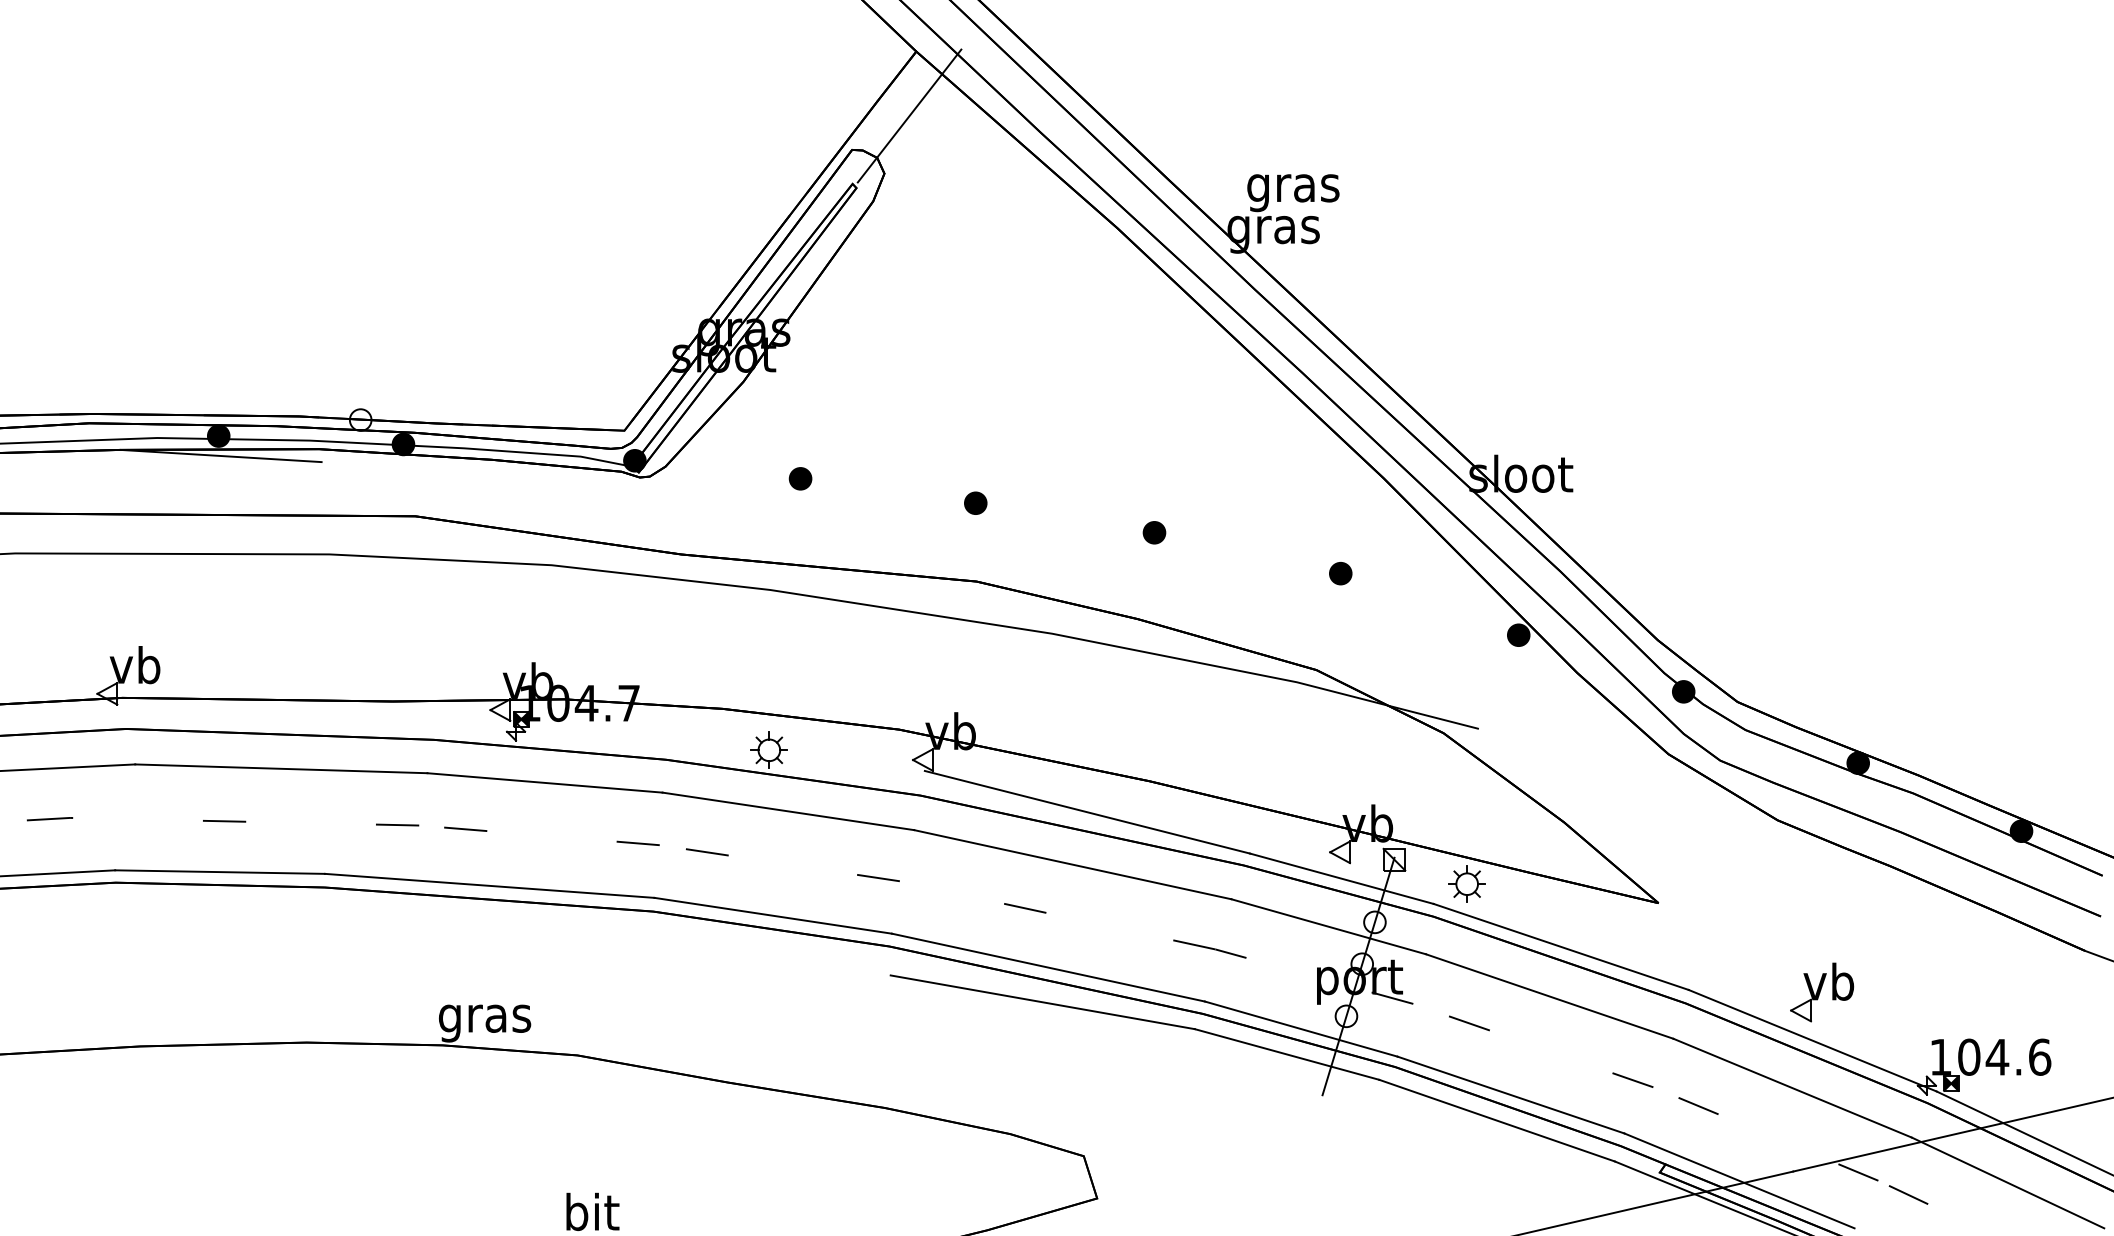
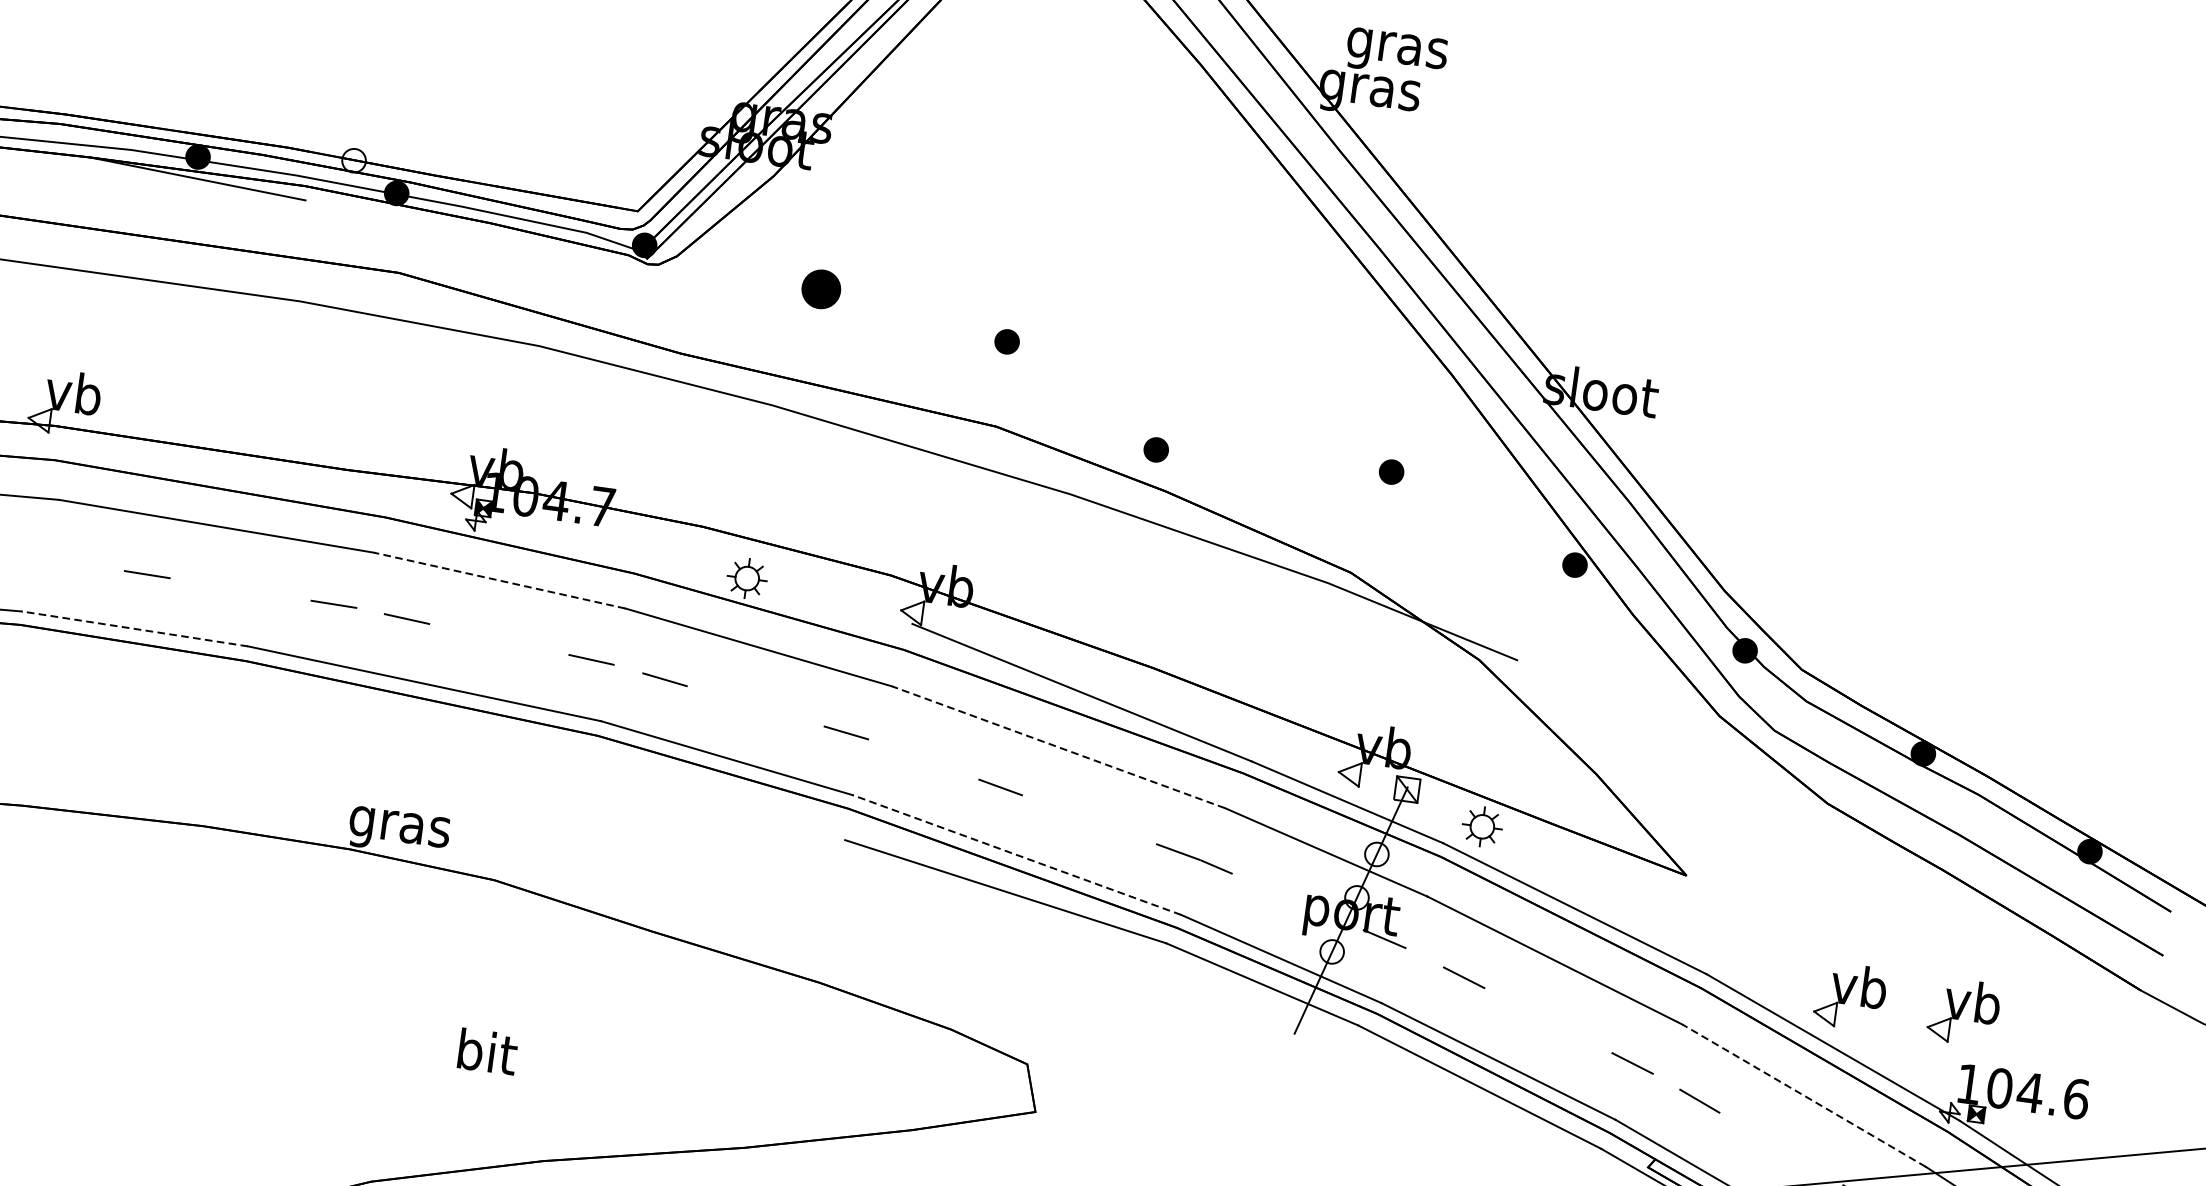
part: (800, 478) -> (821, 289), size x1.6
part: (1154, 532) -> (1156, 449), moved
line: (544, 782) -> (499, 580), solid -> dashed
line: (1072, 864) -> (1058, 747), solid -> dashed
line: (220, 872) -> (135, 629), solid -> dashed
line: (1047, 967) -> (1015, 854), solid -> dashed
part: (1927, 992) -> (1964, 1012), added
line: (1792, 1087) -> (1804, 1095), solid -> dashed

